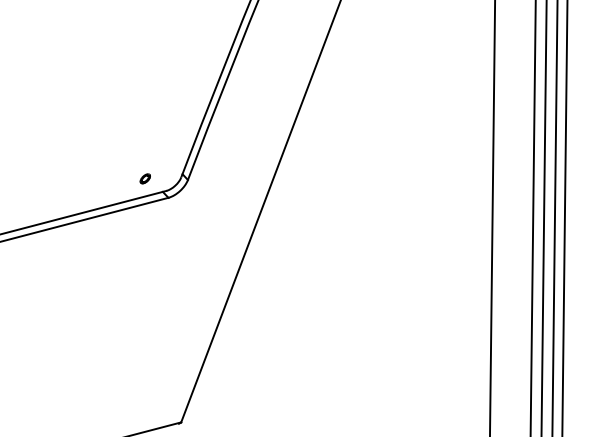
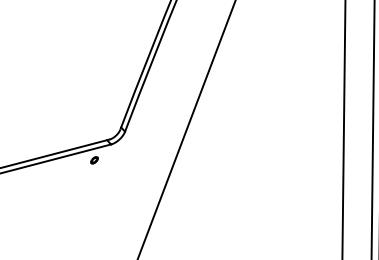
part: (144, 178) -> (93, 160), moved

